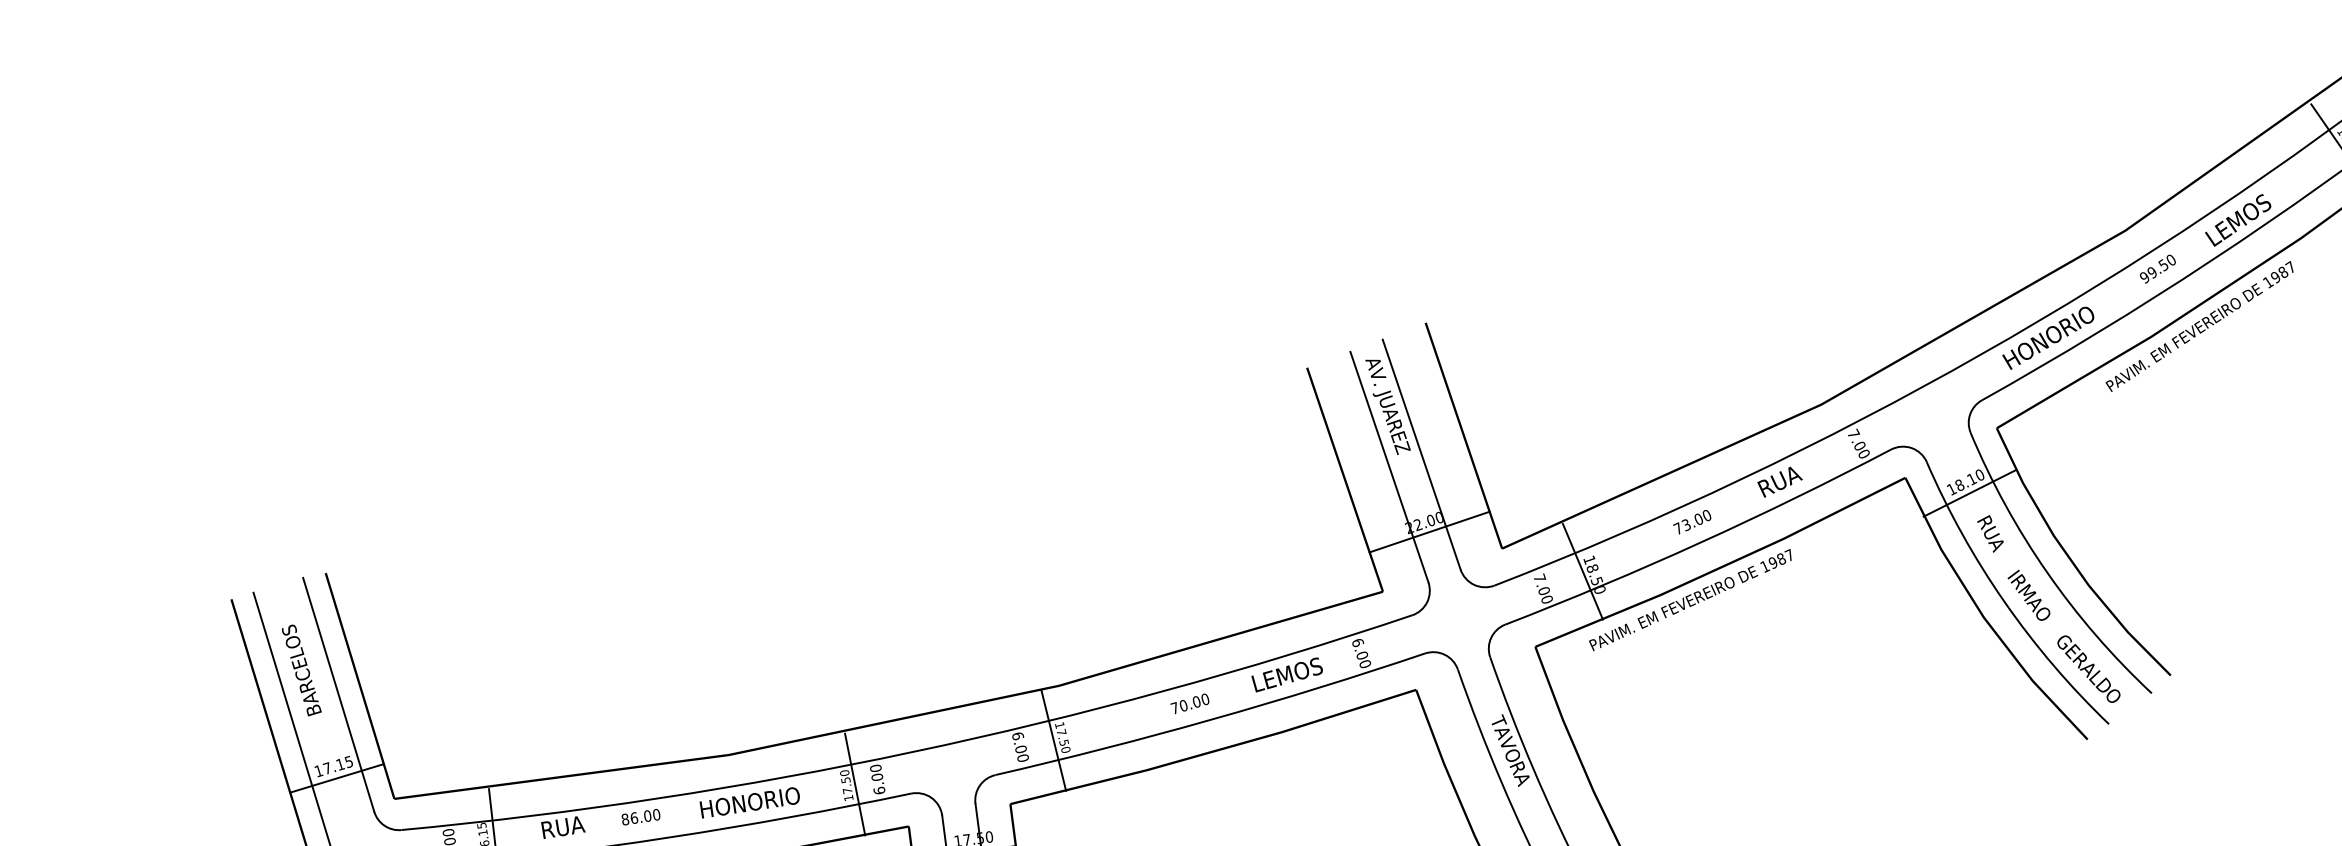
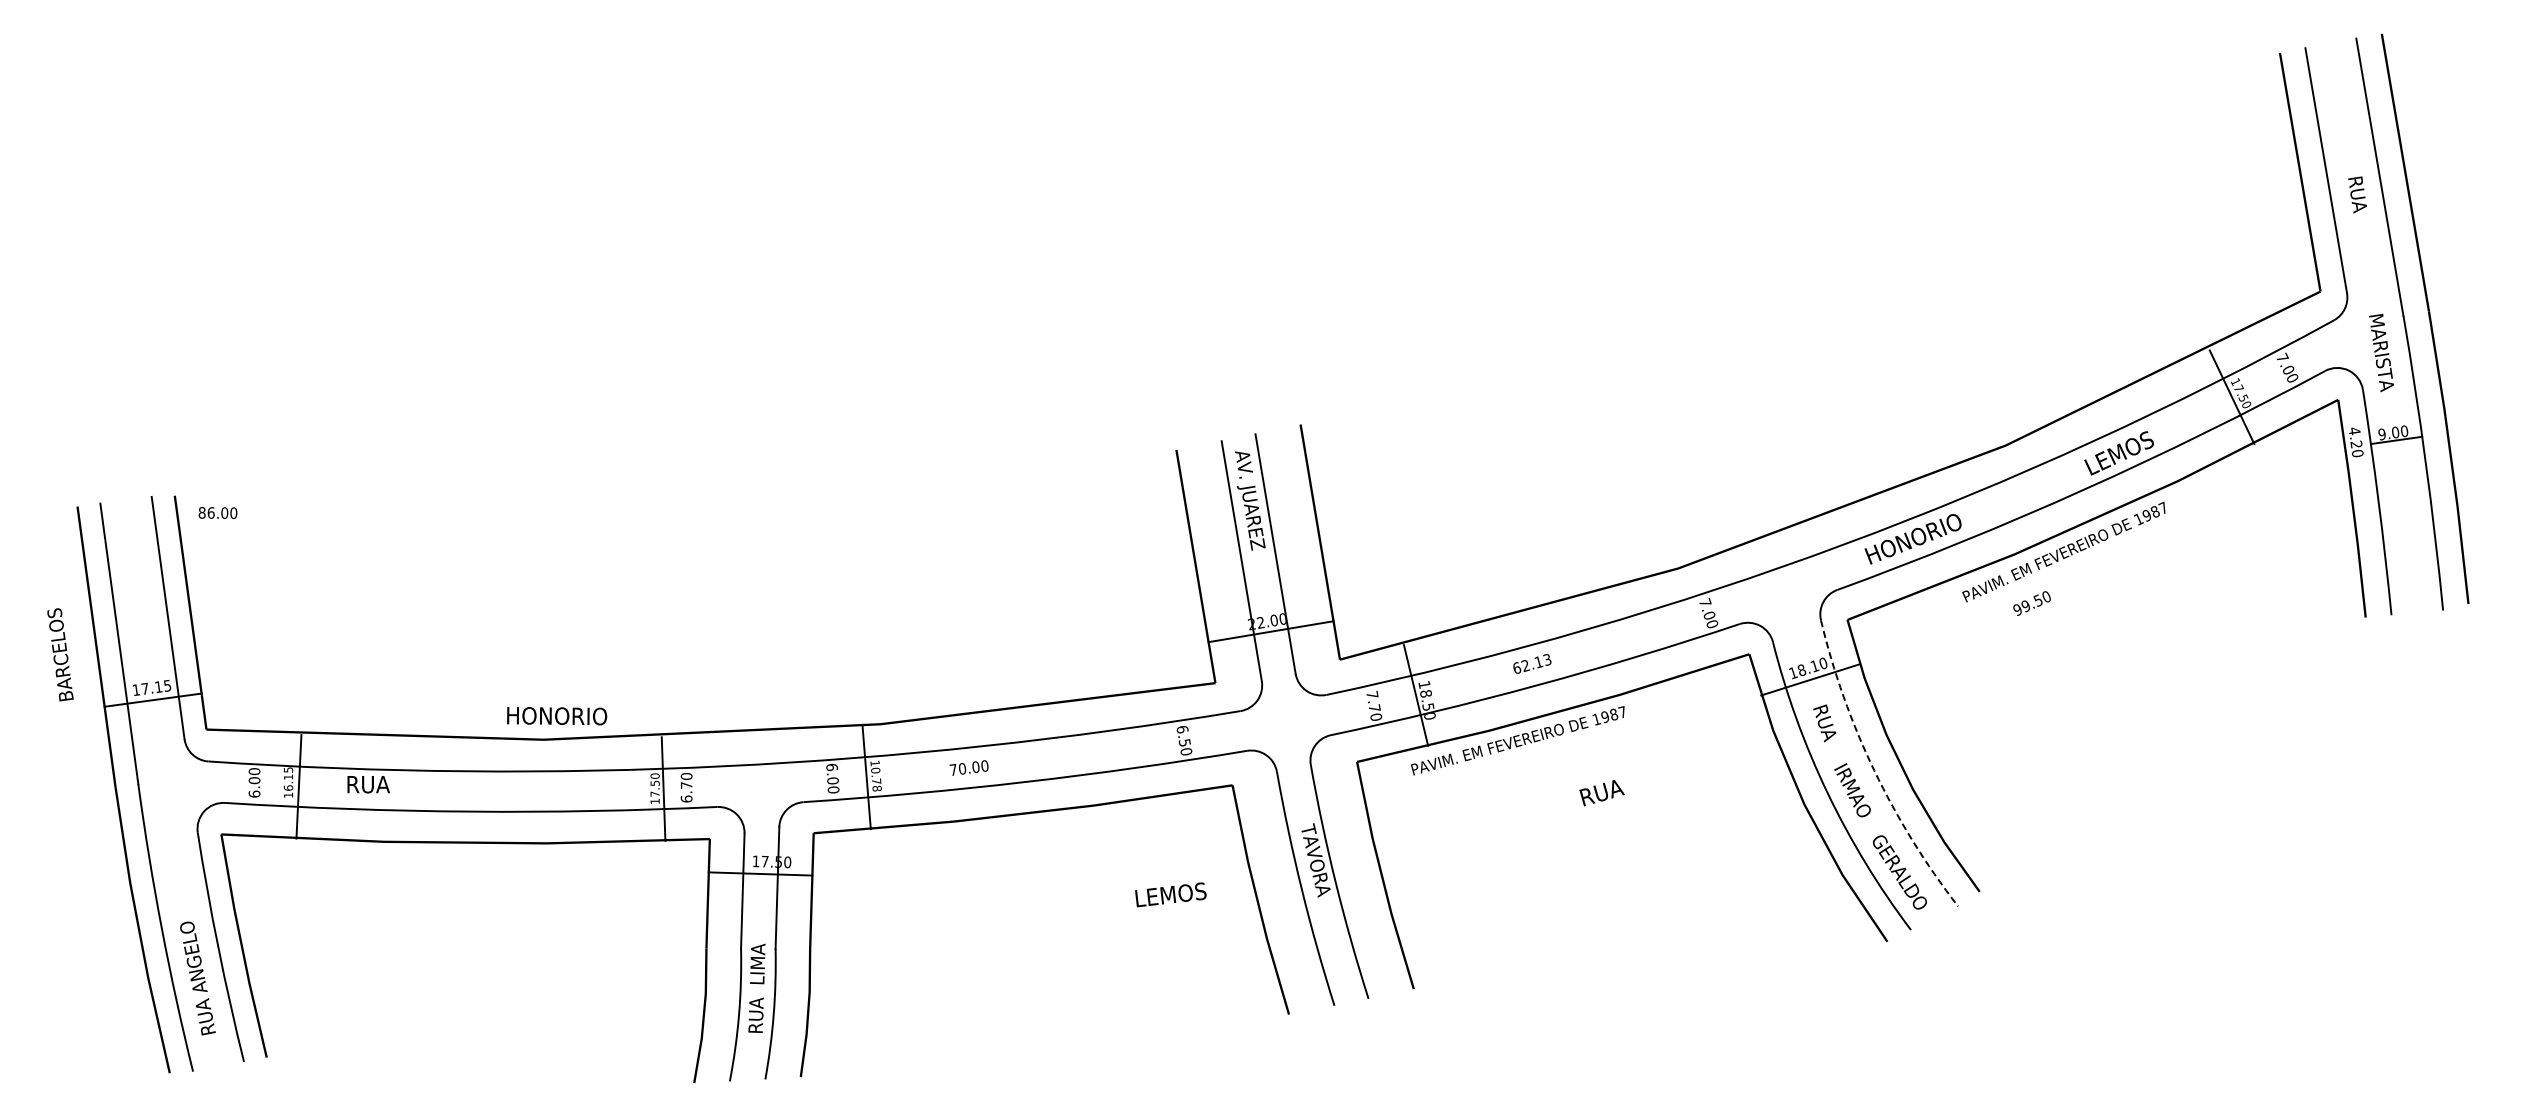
text: (2157, 269) -> (2031, 603), moved
text: (1779, 482) -> (1601, 793), moved
text: (1691, 521) -> (1531, 663), 73.00 -> 62.13
arc: (2047, 572) -> (1874, 770), solid -> dashed
text: (1543, 590) -> (1374, 707), 7.00 -> 7.70
text: (1361, 655) -> (1184, 742), 6.00 -> 6.50
text: (301, 669) -> (60, 654), moved
text: (1287, 674) -> (1170, 894), moved
text: (1189, 703) -> (968, 767), moved
text: (1063, 741) -> (876, 779), 17.50 -> 10.78
text: (877, 777) -> (686, 785), 6.00 -> 6.70
text: (750, 802) -> (557, 716), moved
text: (640, 817) -> (217, 513), moved

